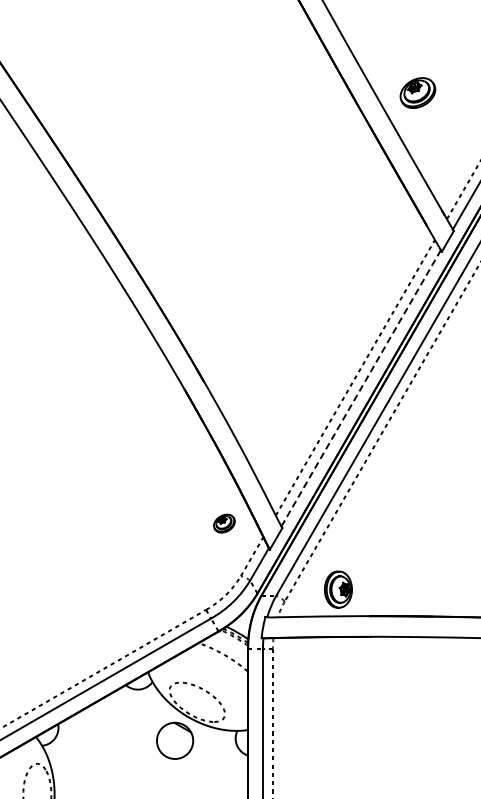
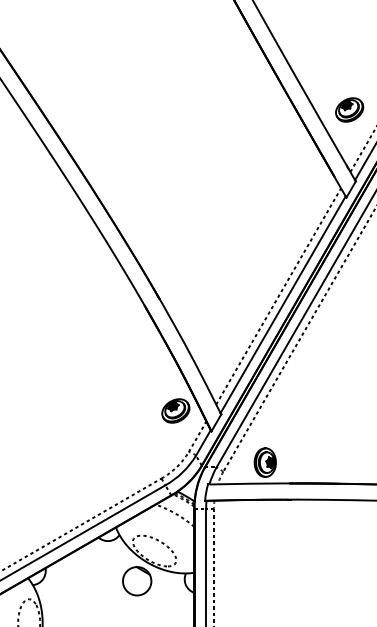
part: (417, 92) -> (349, 109), moved
line: (361, 387) -> (283, 304), dashed -> solid
part: (224, 523) -> (175, 410), size x1.67

